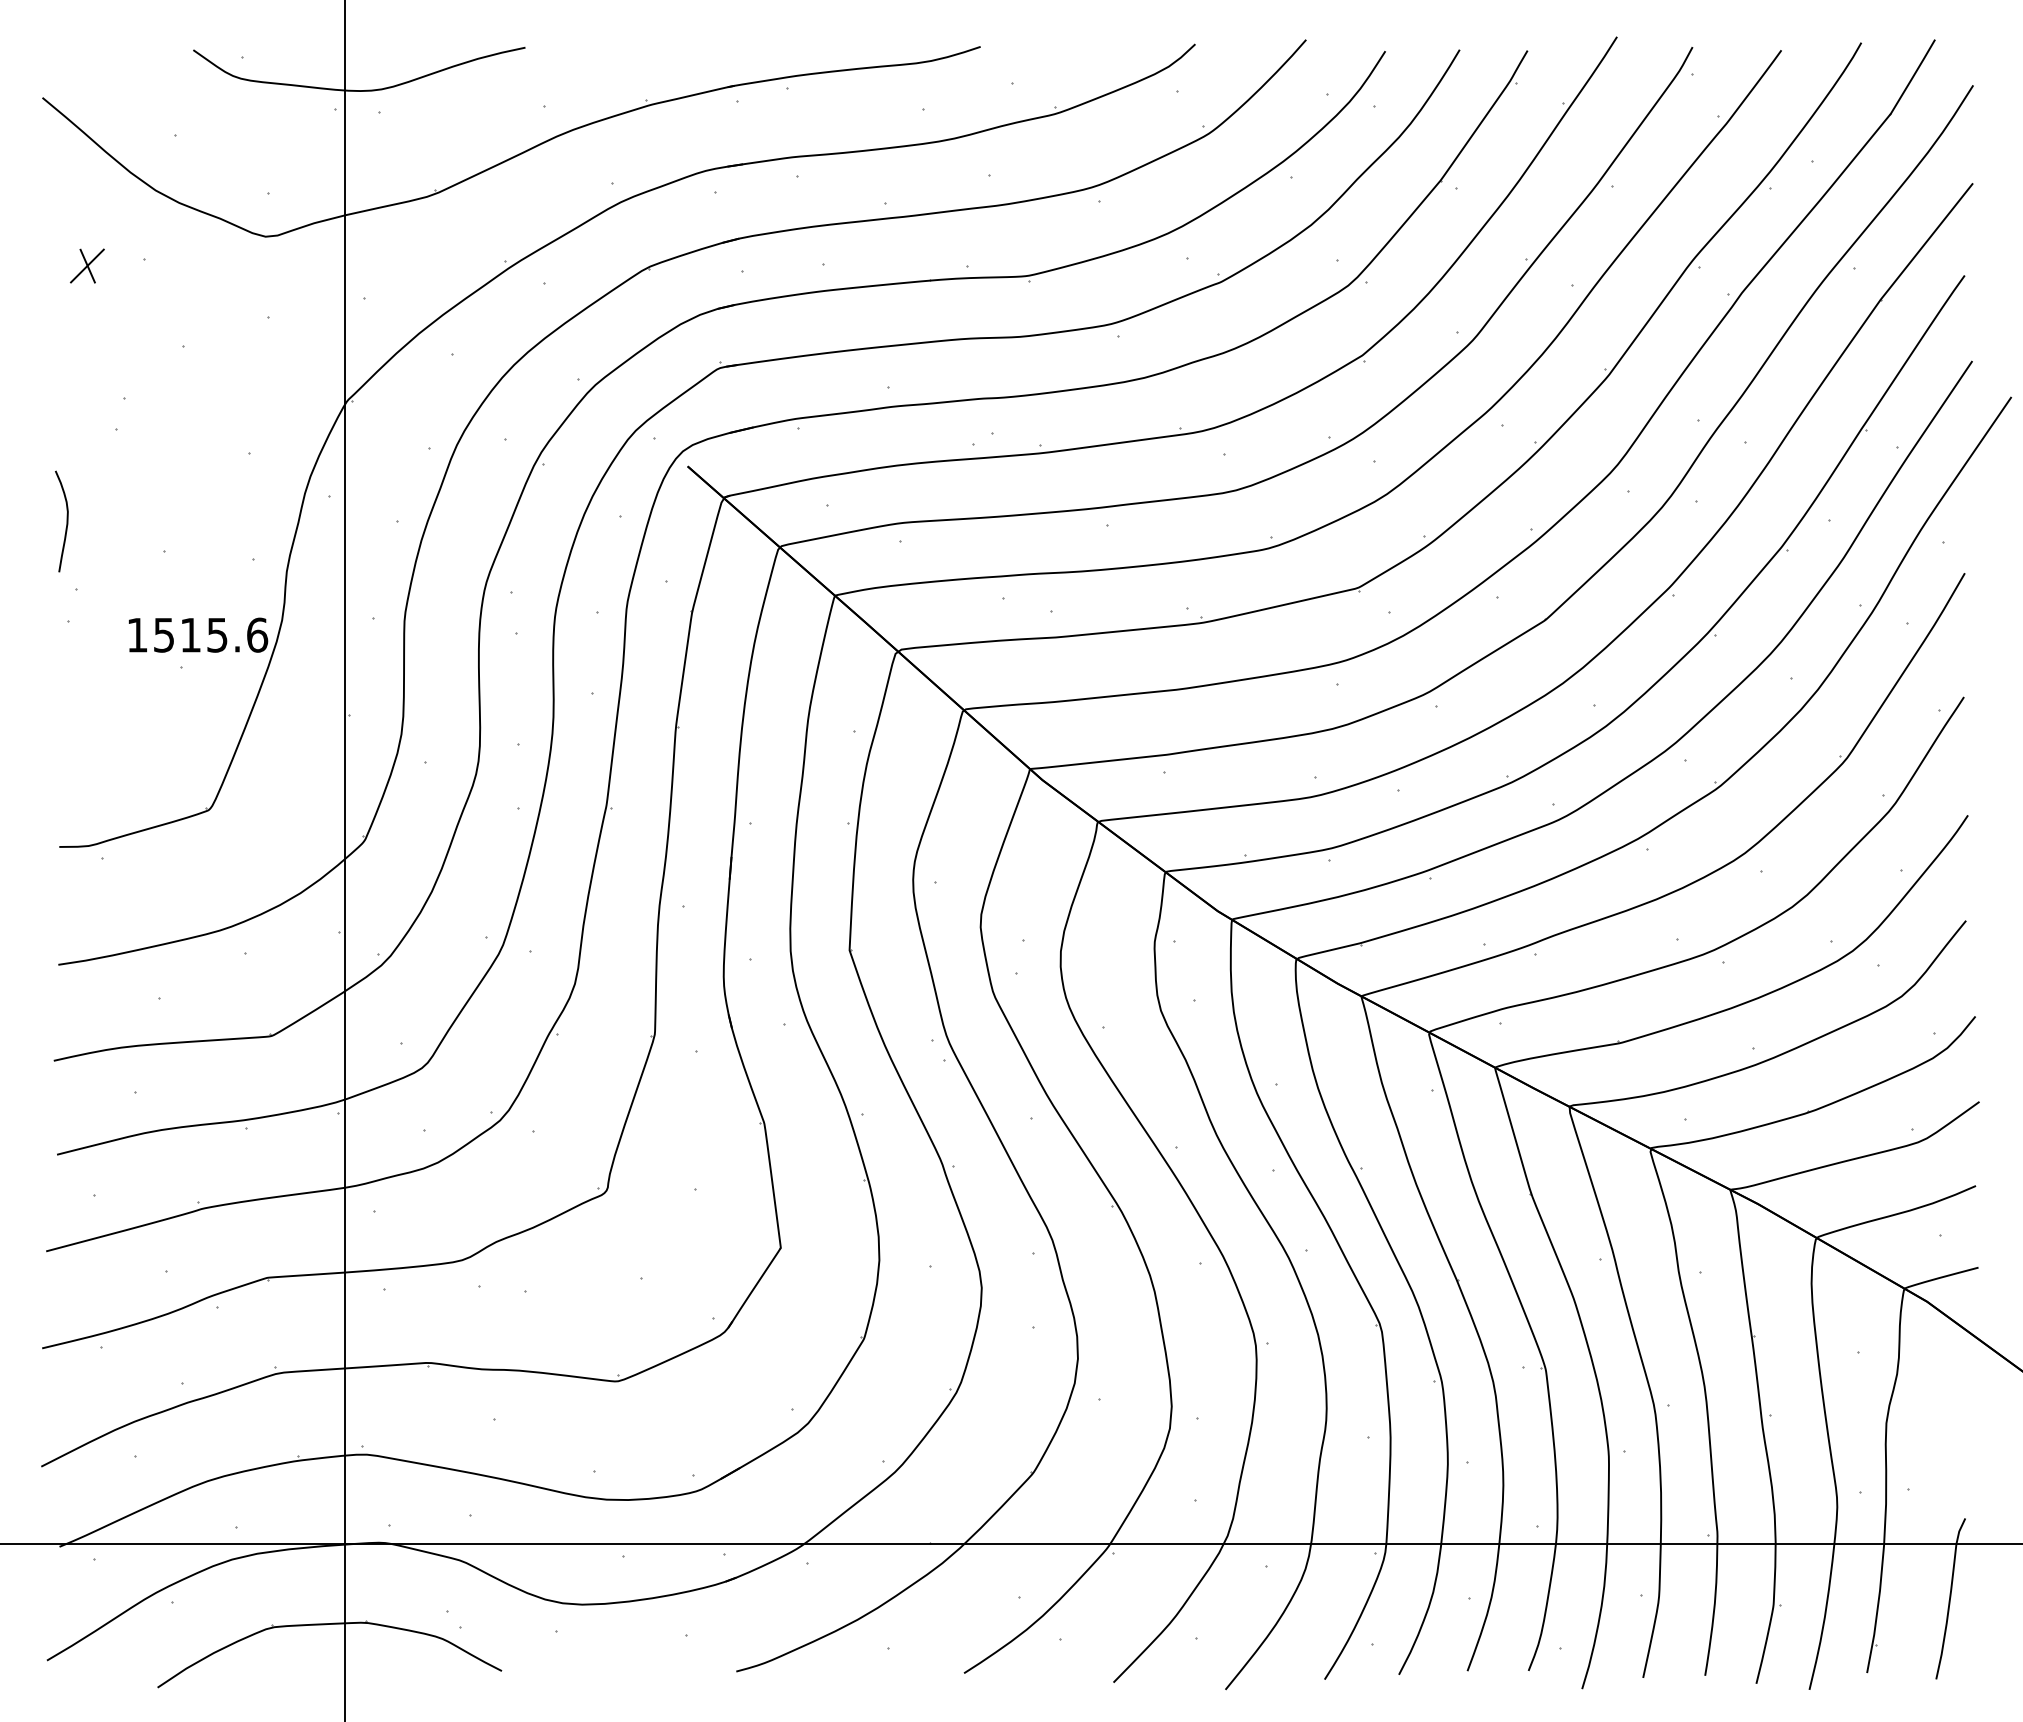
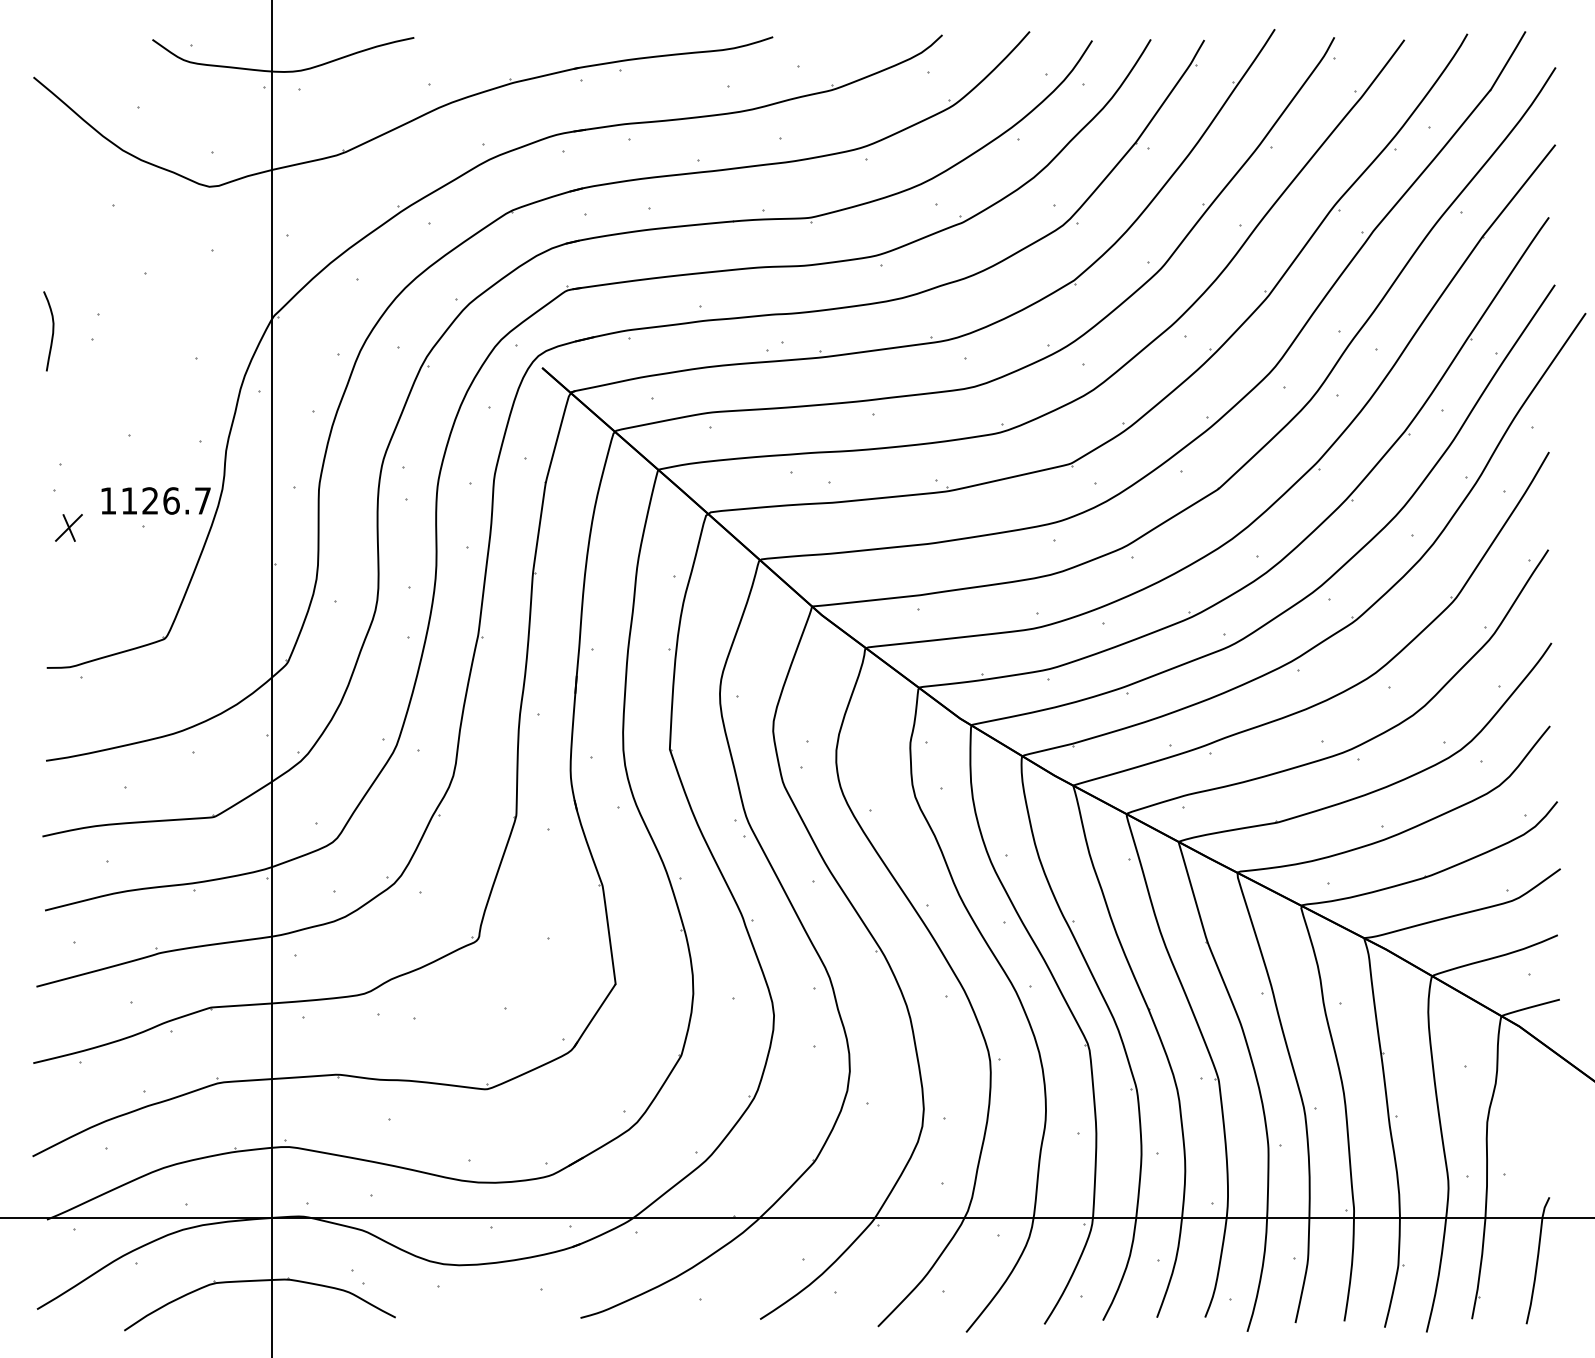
part: (86, 265) -> (68, 527), moved
curve: (66, 521) -> (52, 331), moved
text: (211, 634) -> (166, 500), 1515.6 -> 1126.7

